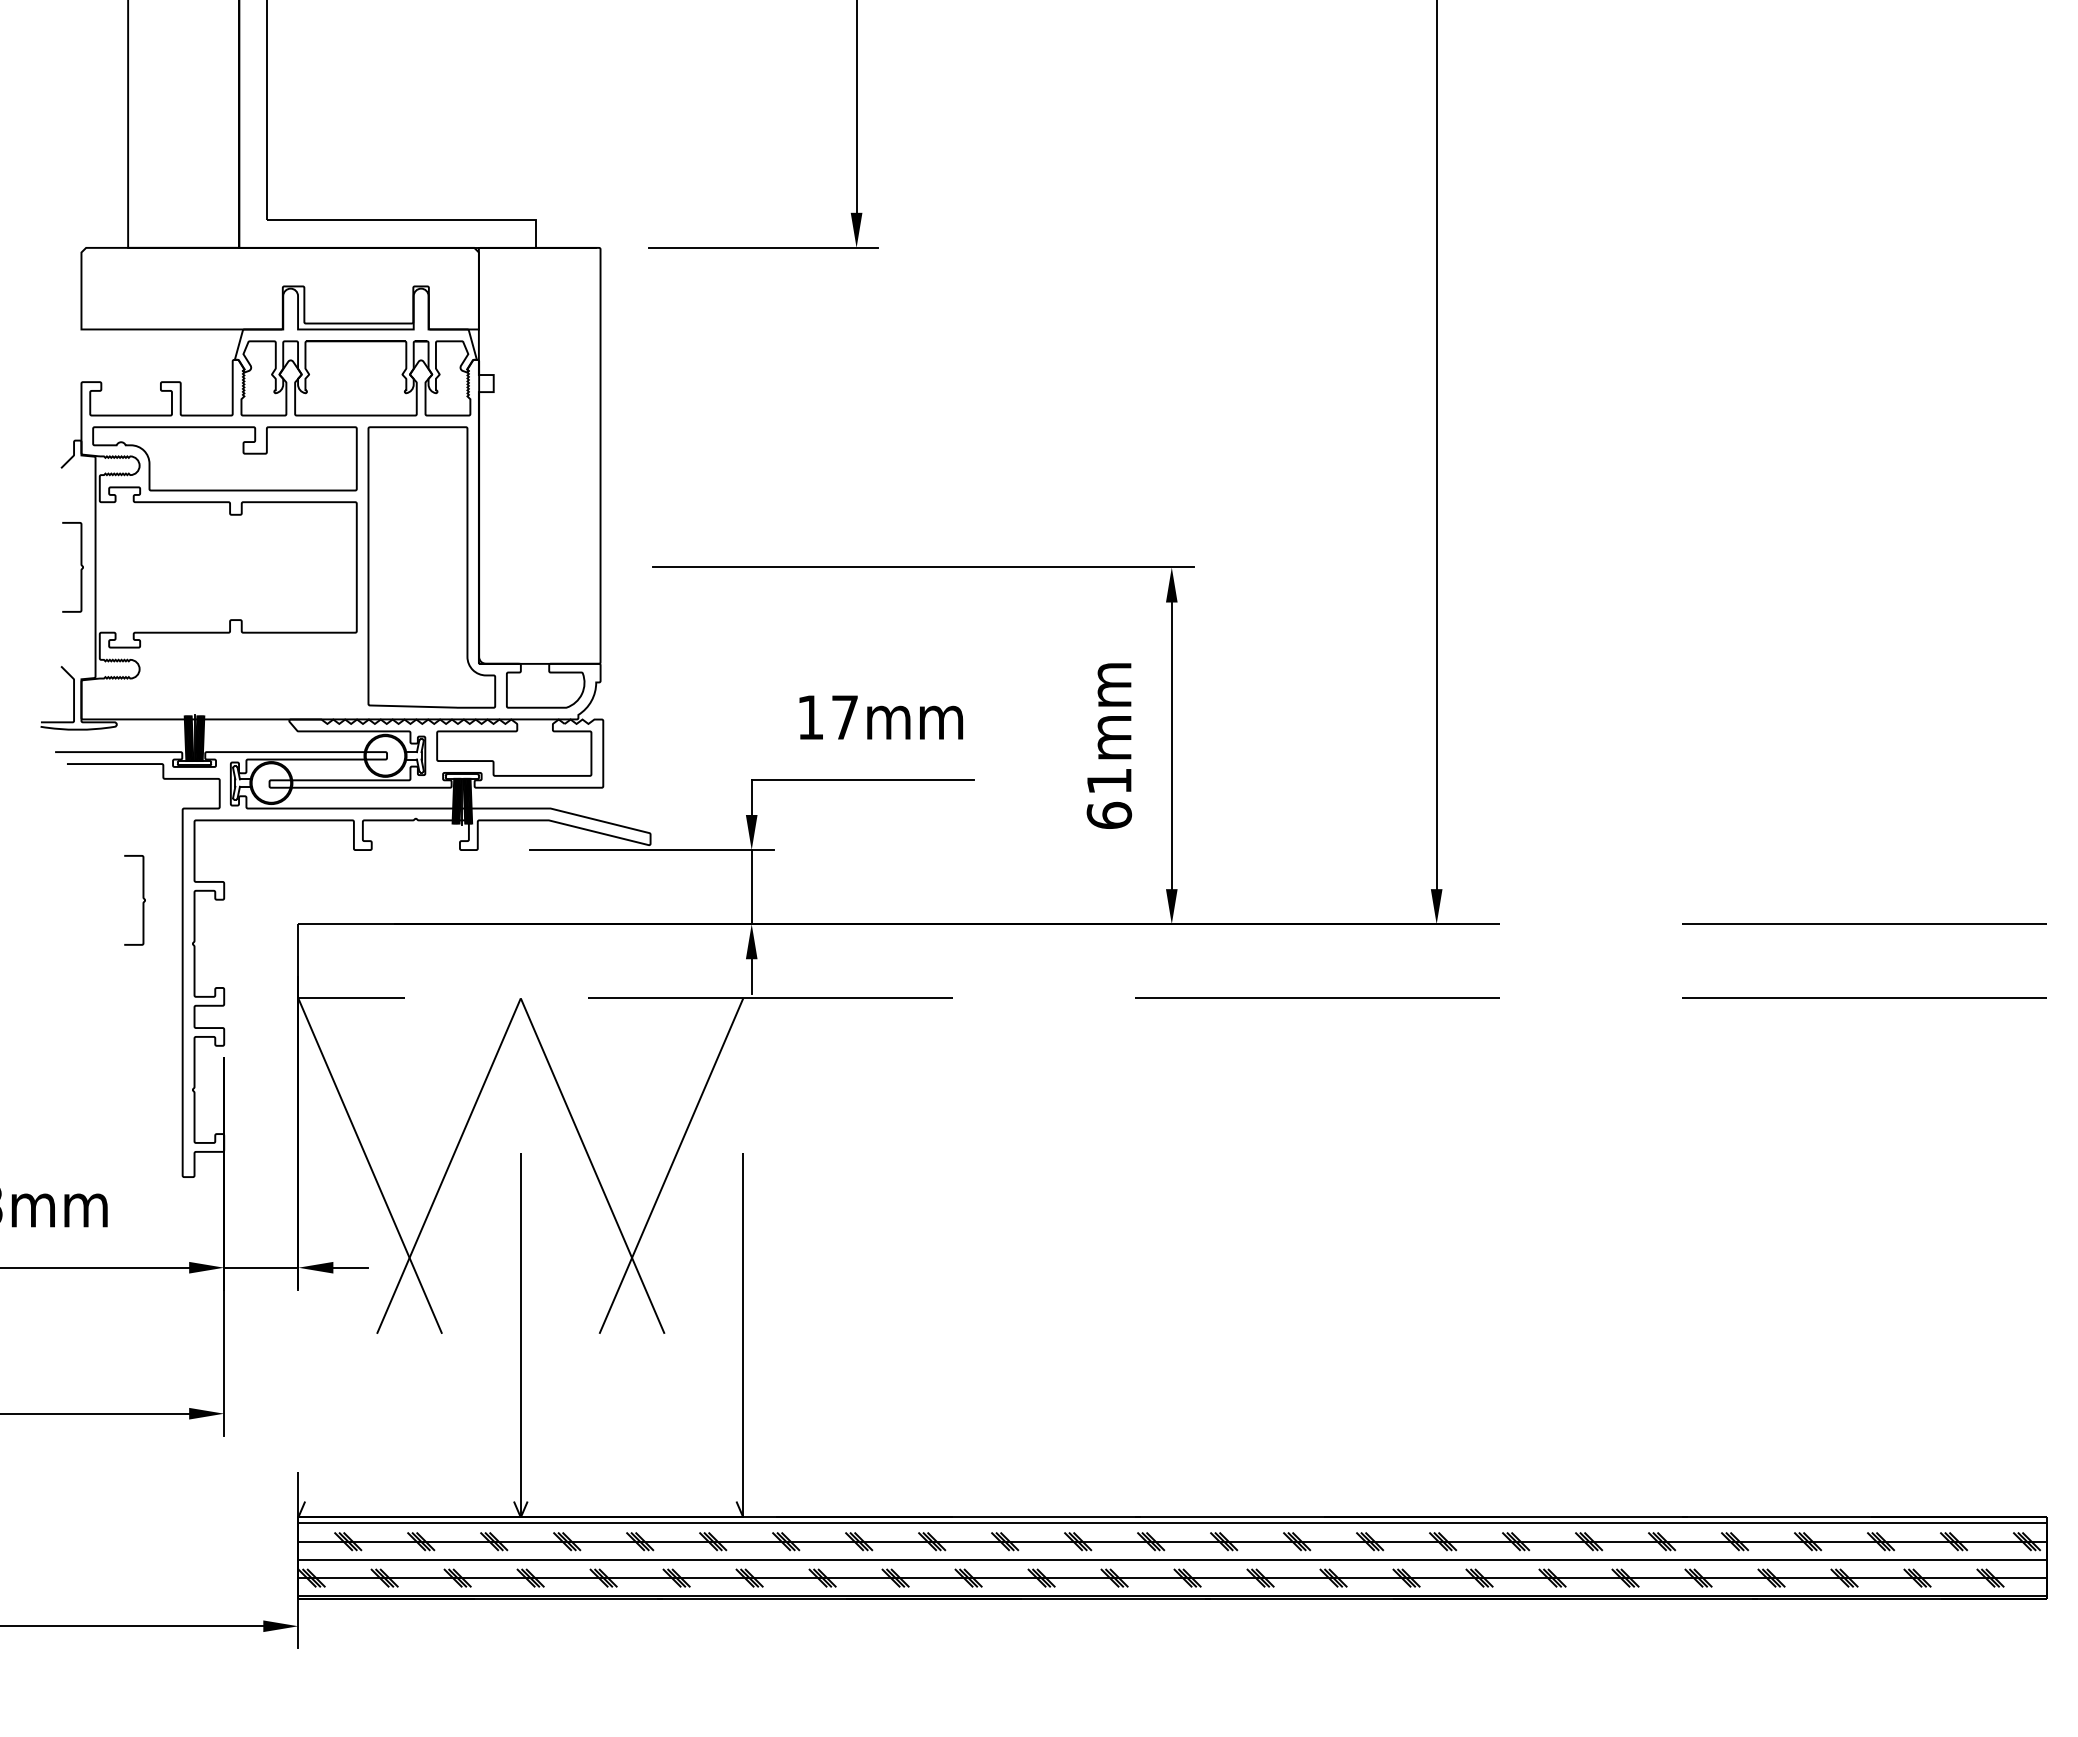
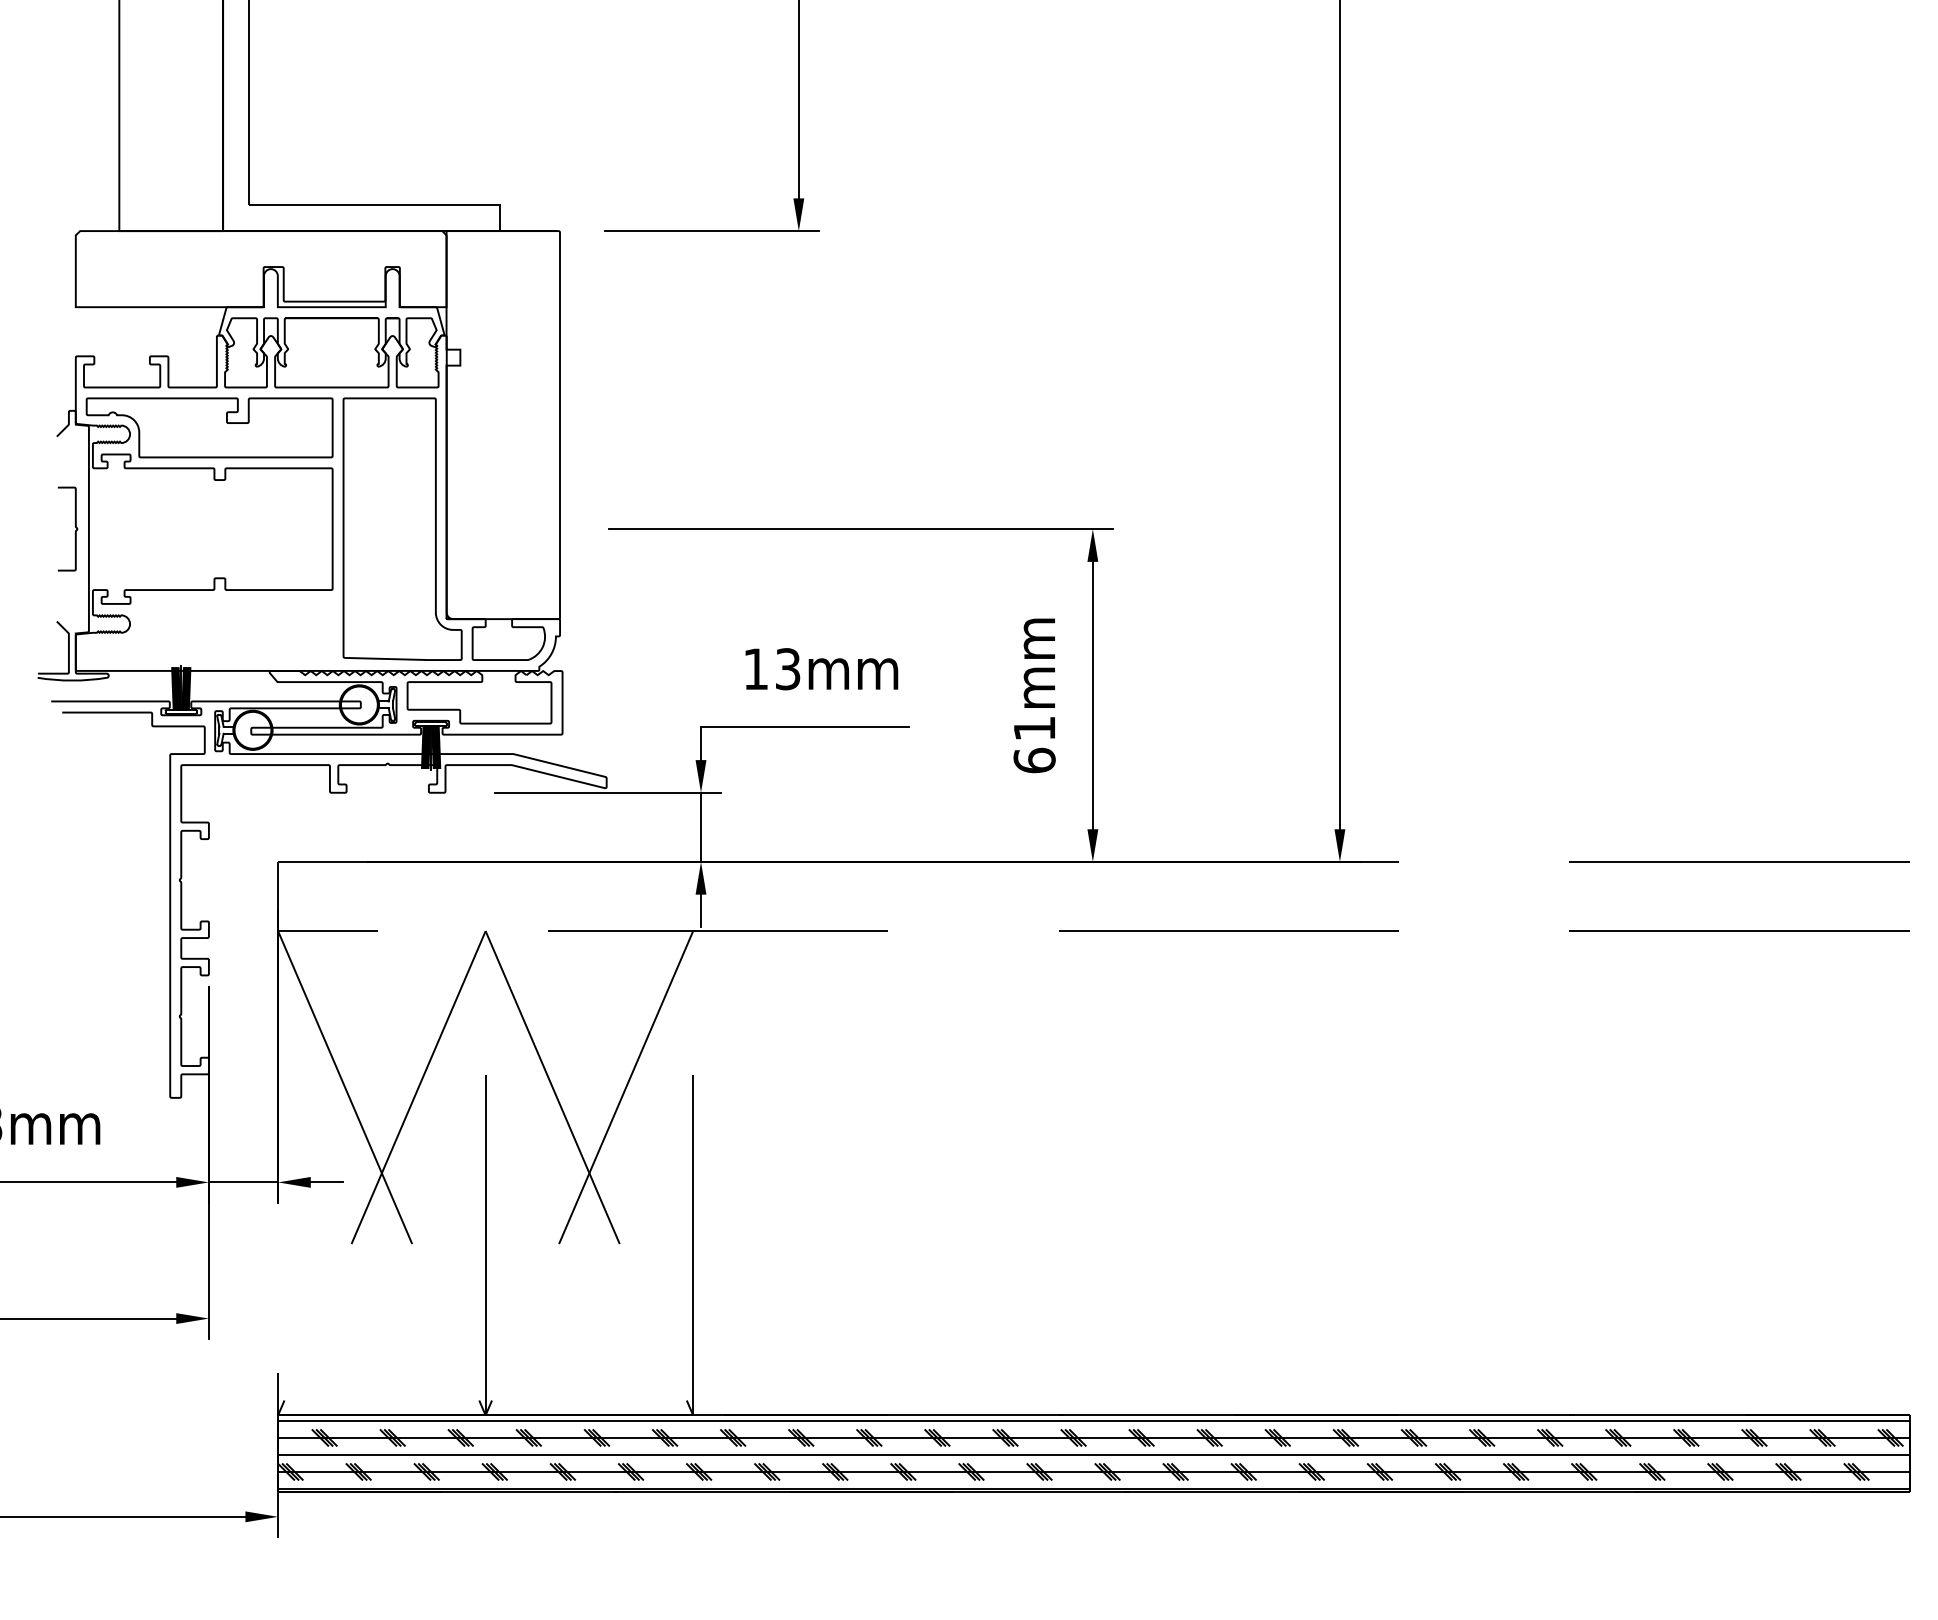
text: (844, 717) -> (787, 669), 17mm -> 13mm
curve: (142, 898) -> (132, 837), removed

